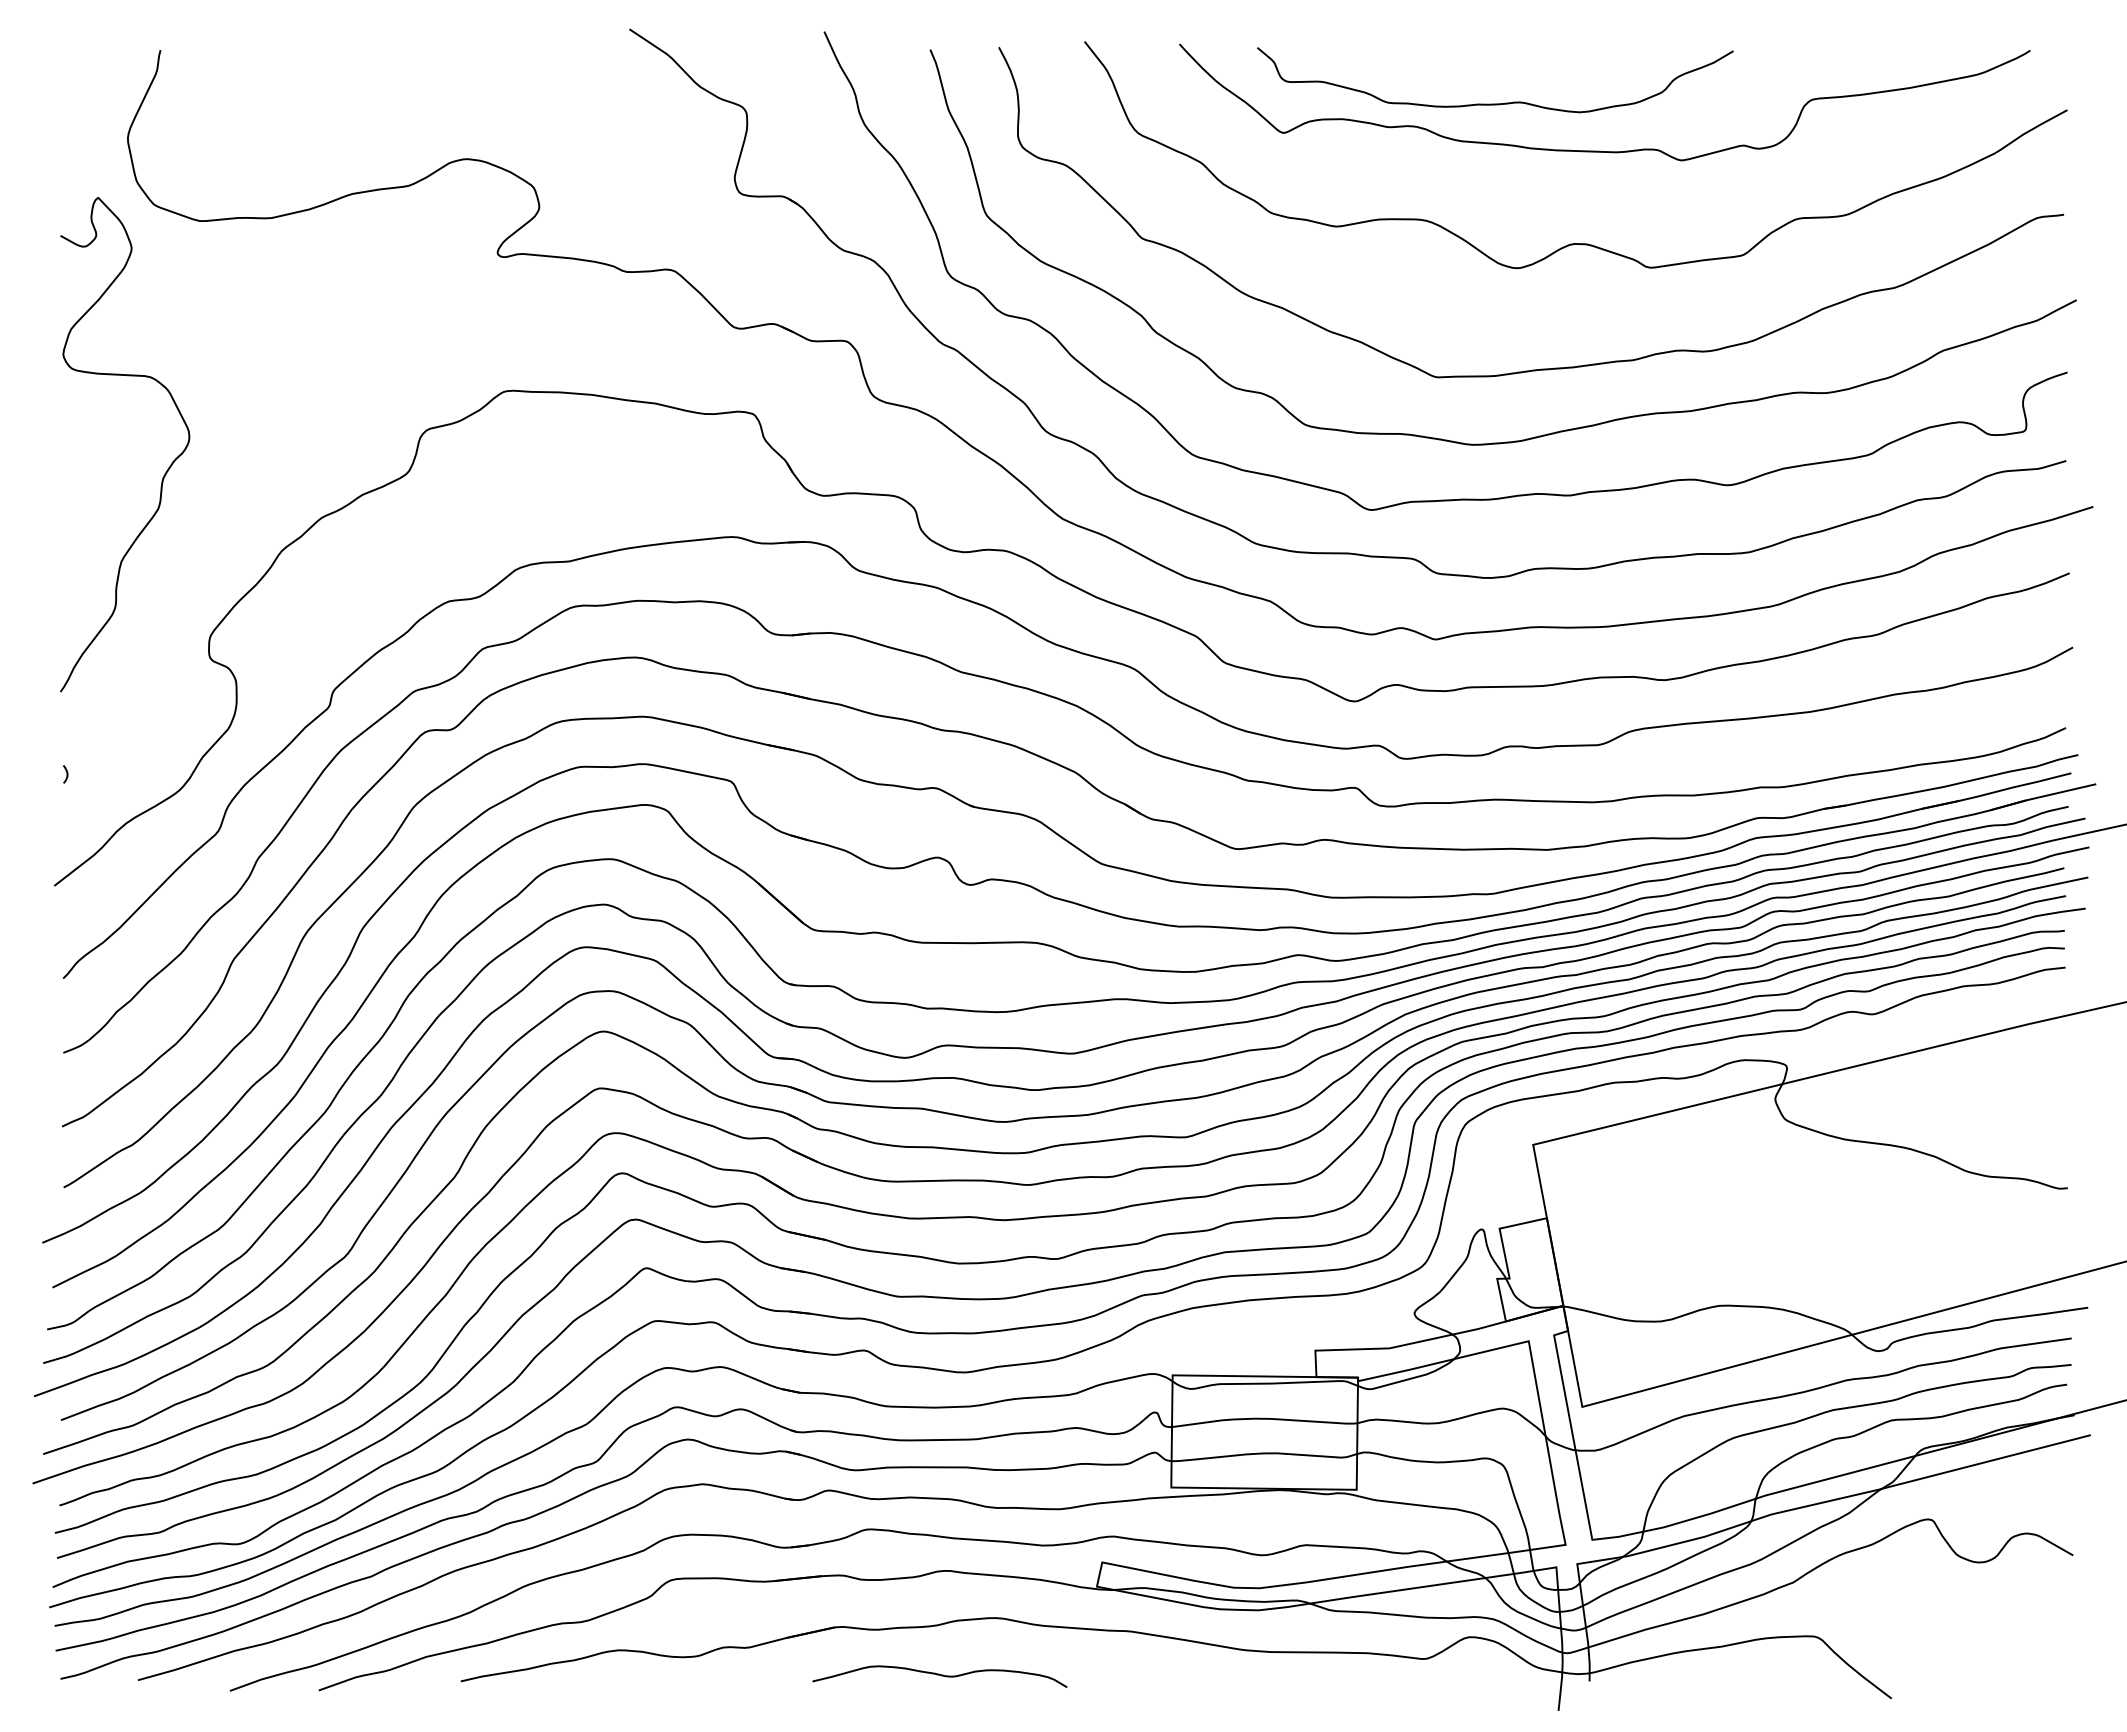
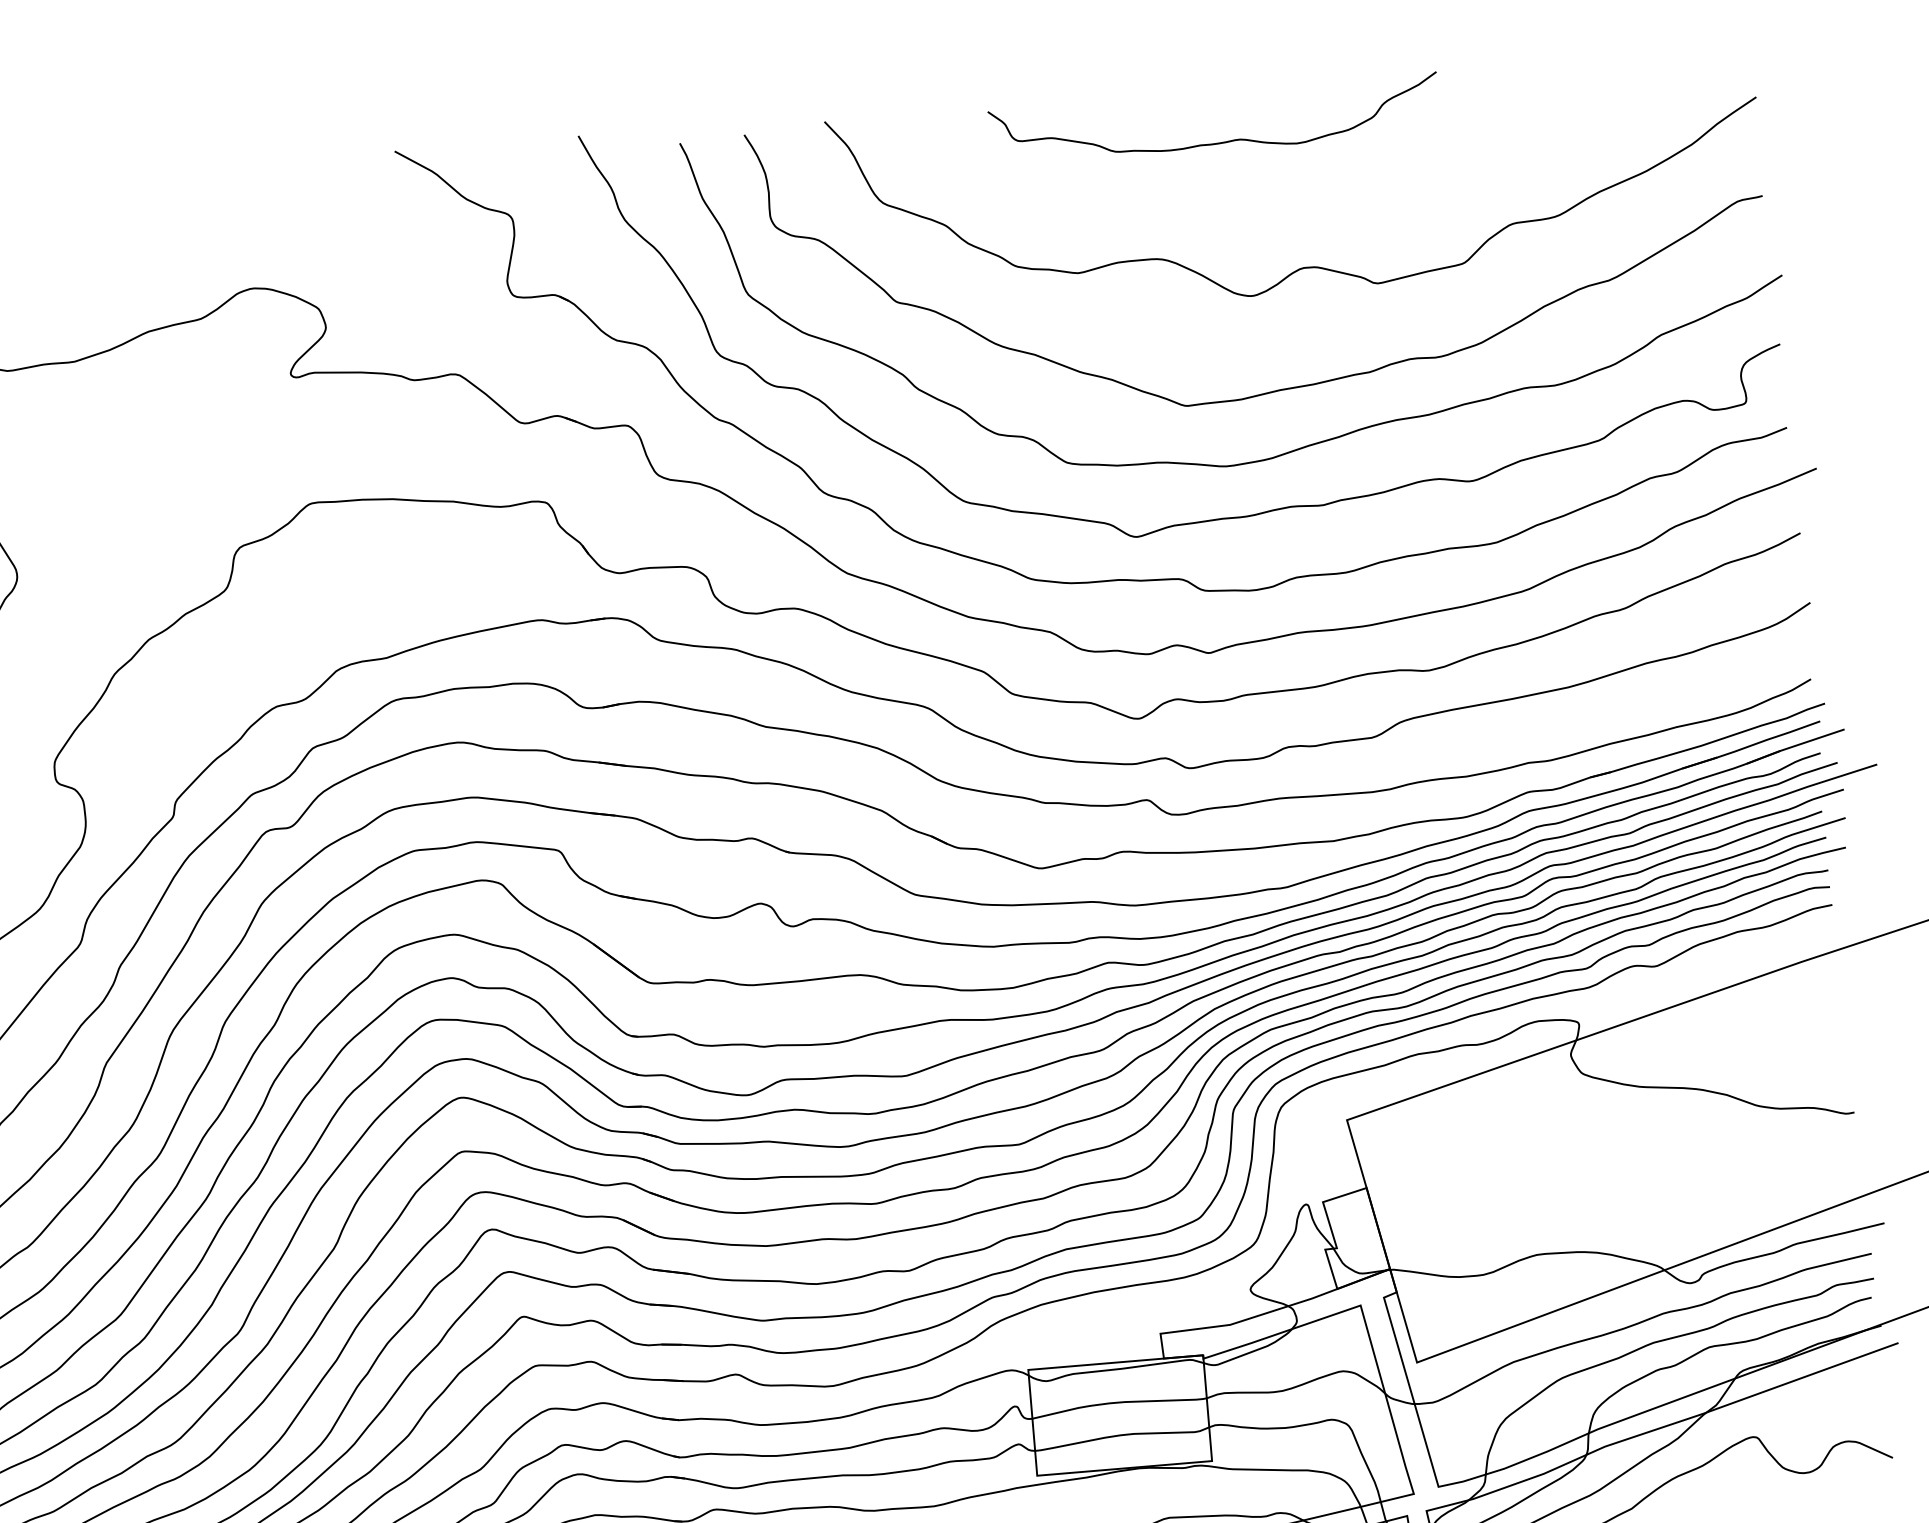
curve: (1600, 150) -> (1320, 177), removed

